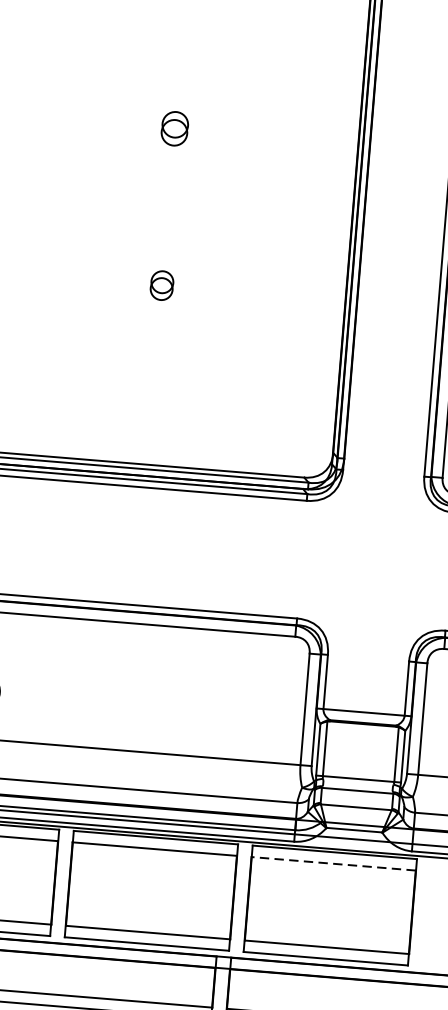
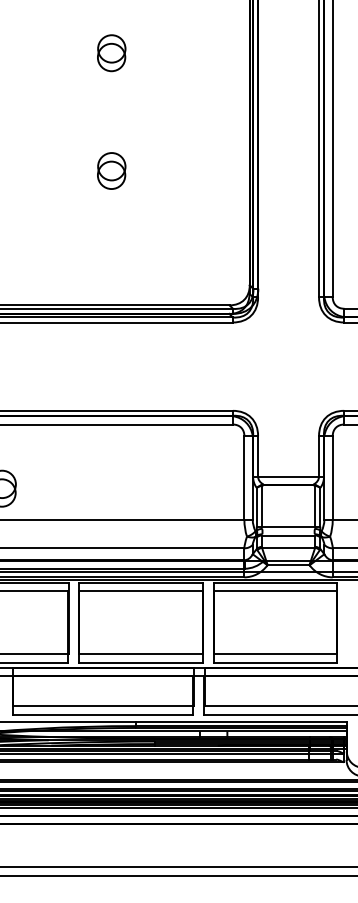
part: (174, 129) -> (111, 53), size x1.43
part: (161, 284) -> (111, 170), size x1.67
line: (334, 863) -> (275, 591), dashed -> solid

